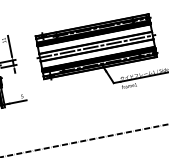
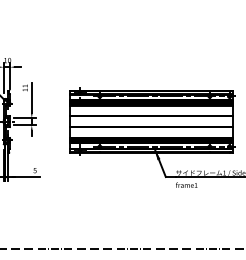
line: (96, 46) -> (151, 121), removed

